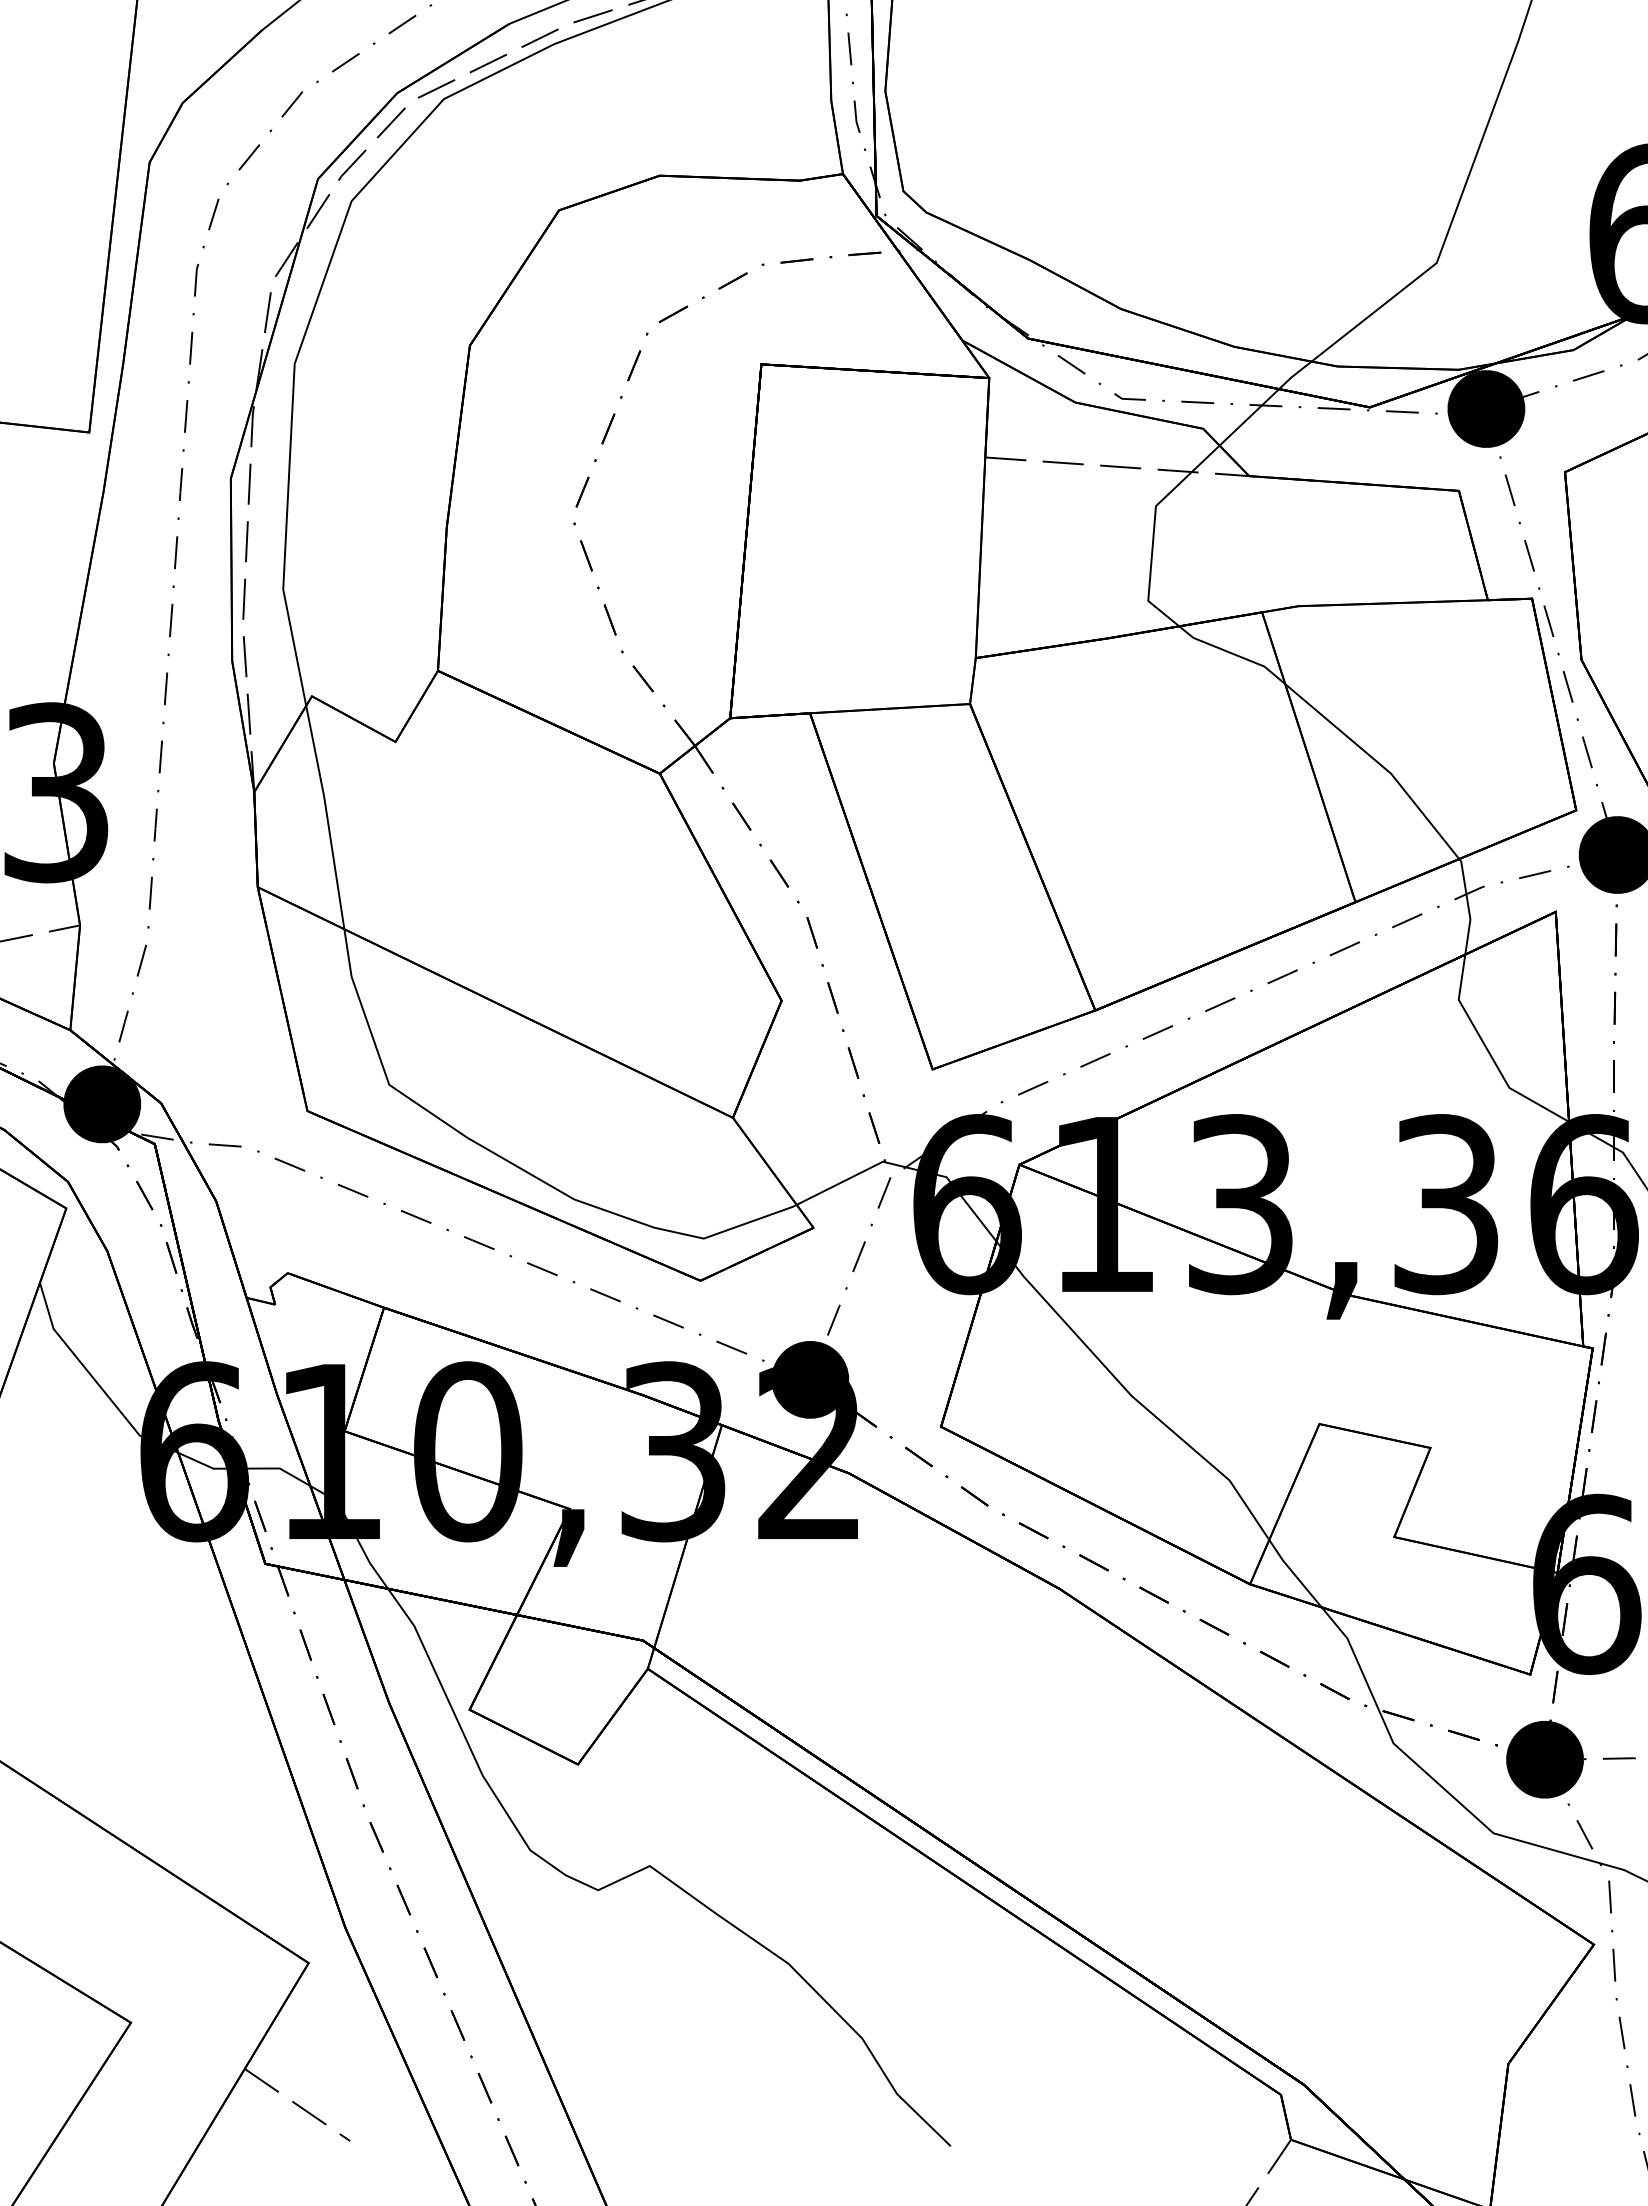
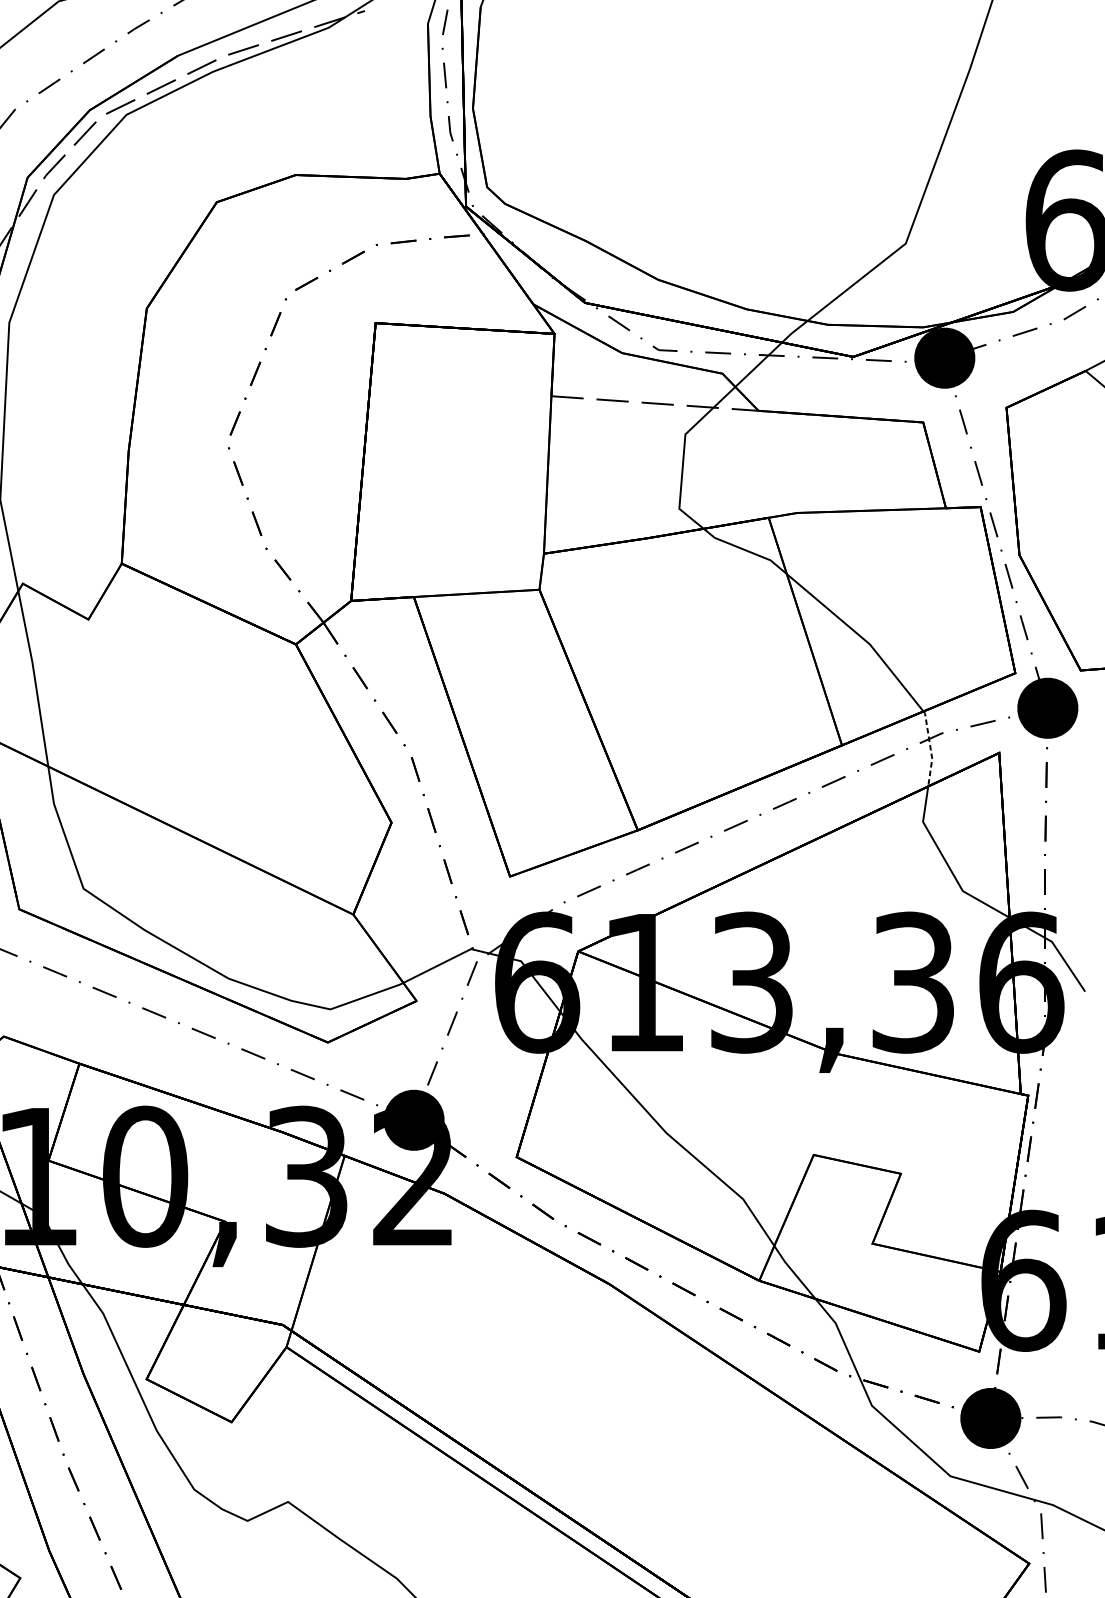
line: (1468, 906) -> (930, 748), solid -> dashed

